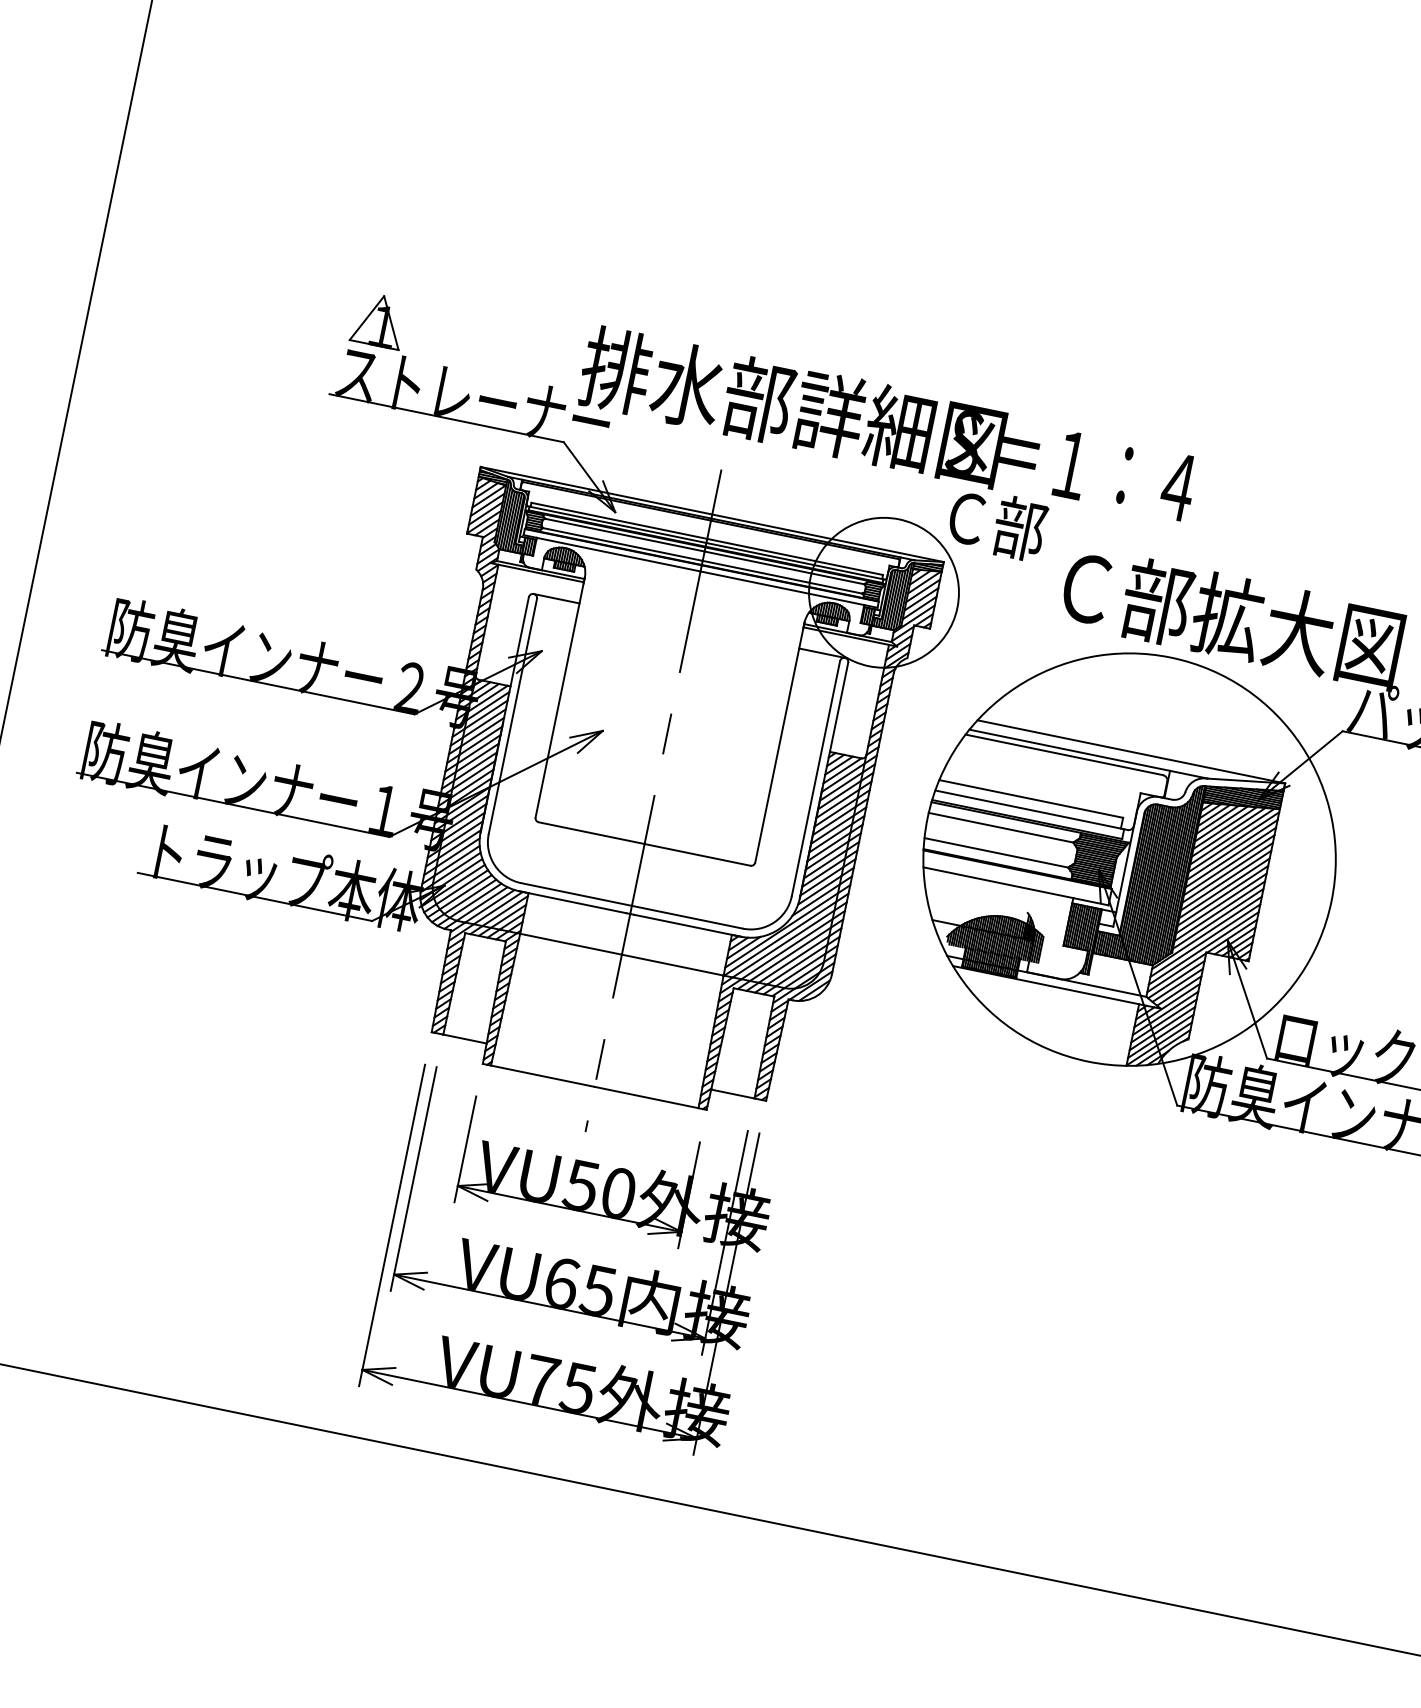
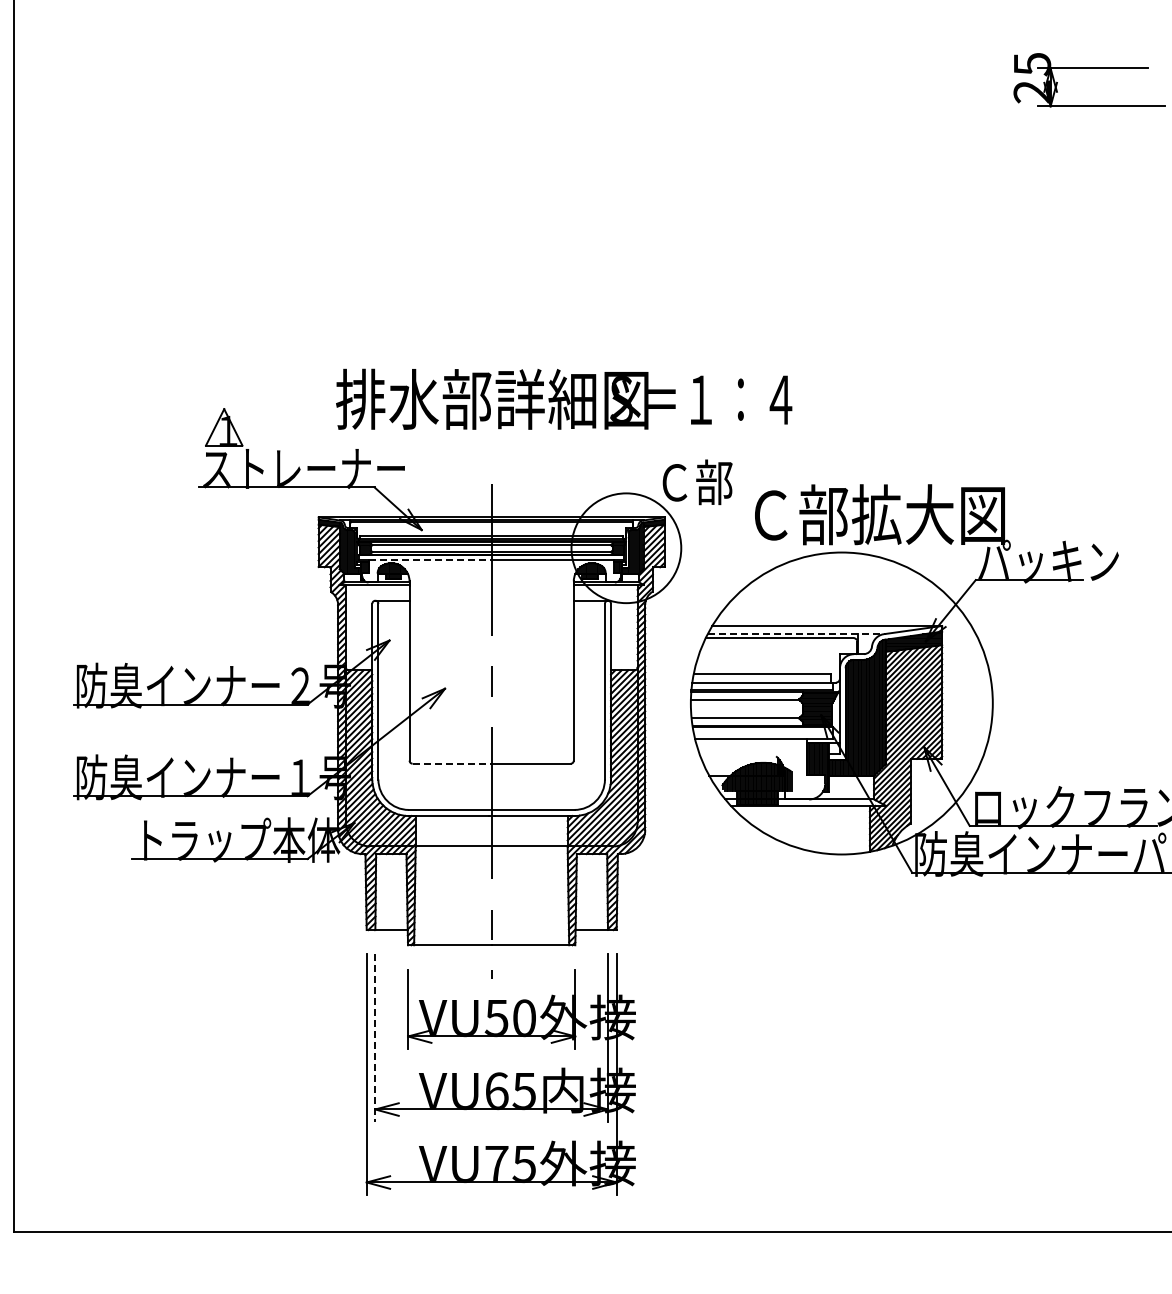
text: (889, 425) -> (564, 398), moved
line: (618, 554) -> (430, 559), solid -> dashed
line: (1089, 753) -> (797, 633), solid -> dashed
line: (592, 832) -> (452, 763), solid -> dashed
line: (413, 1179) -> (375, 1038), solid -> dashed

